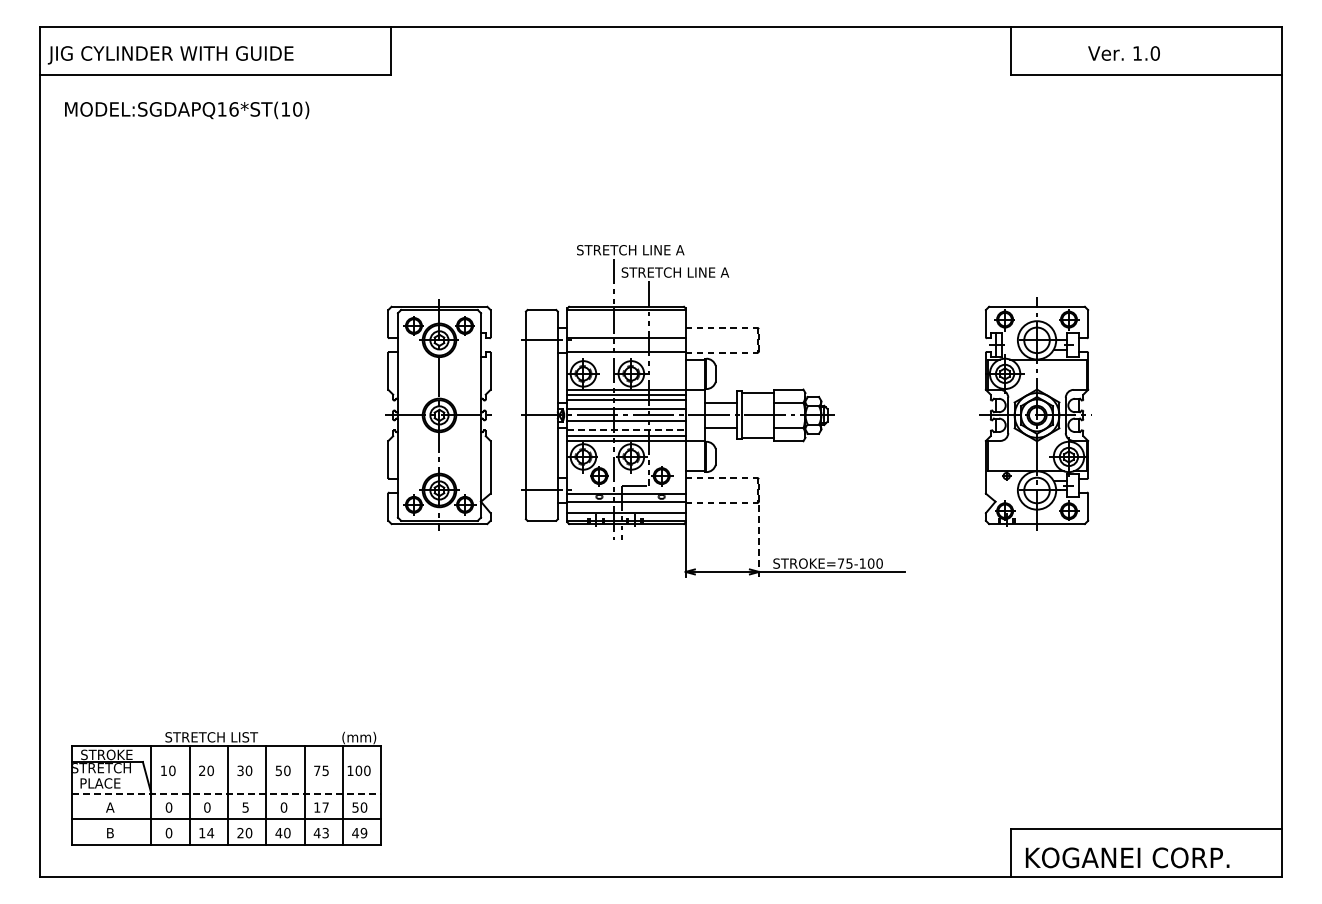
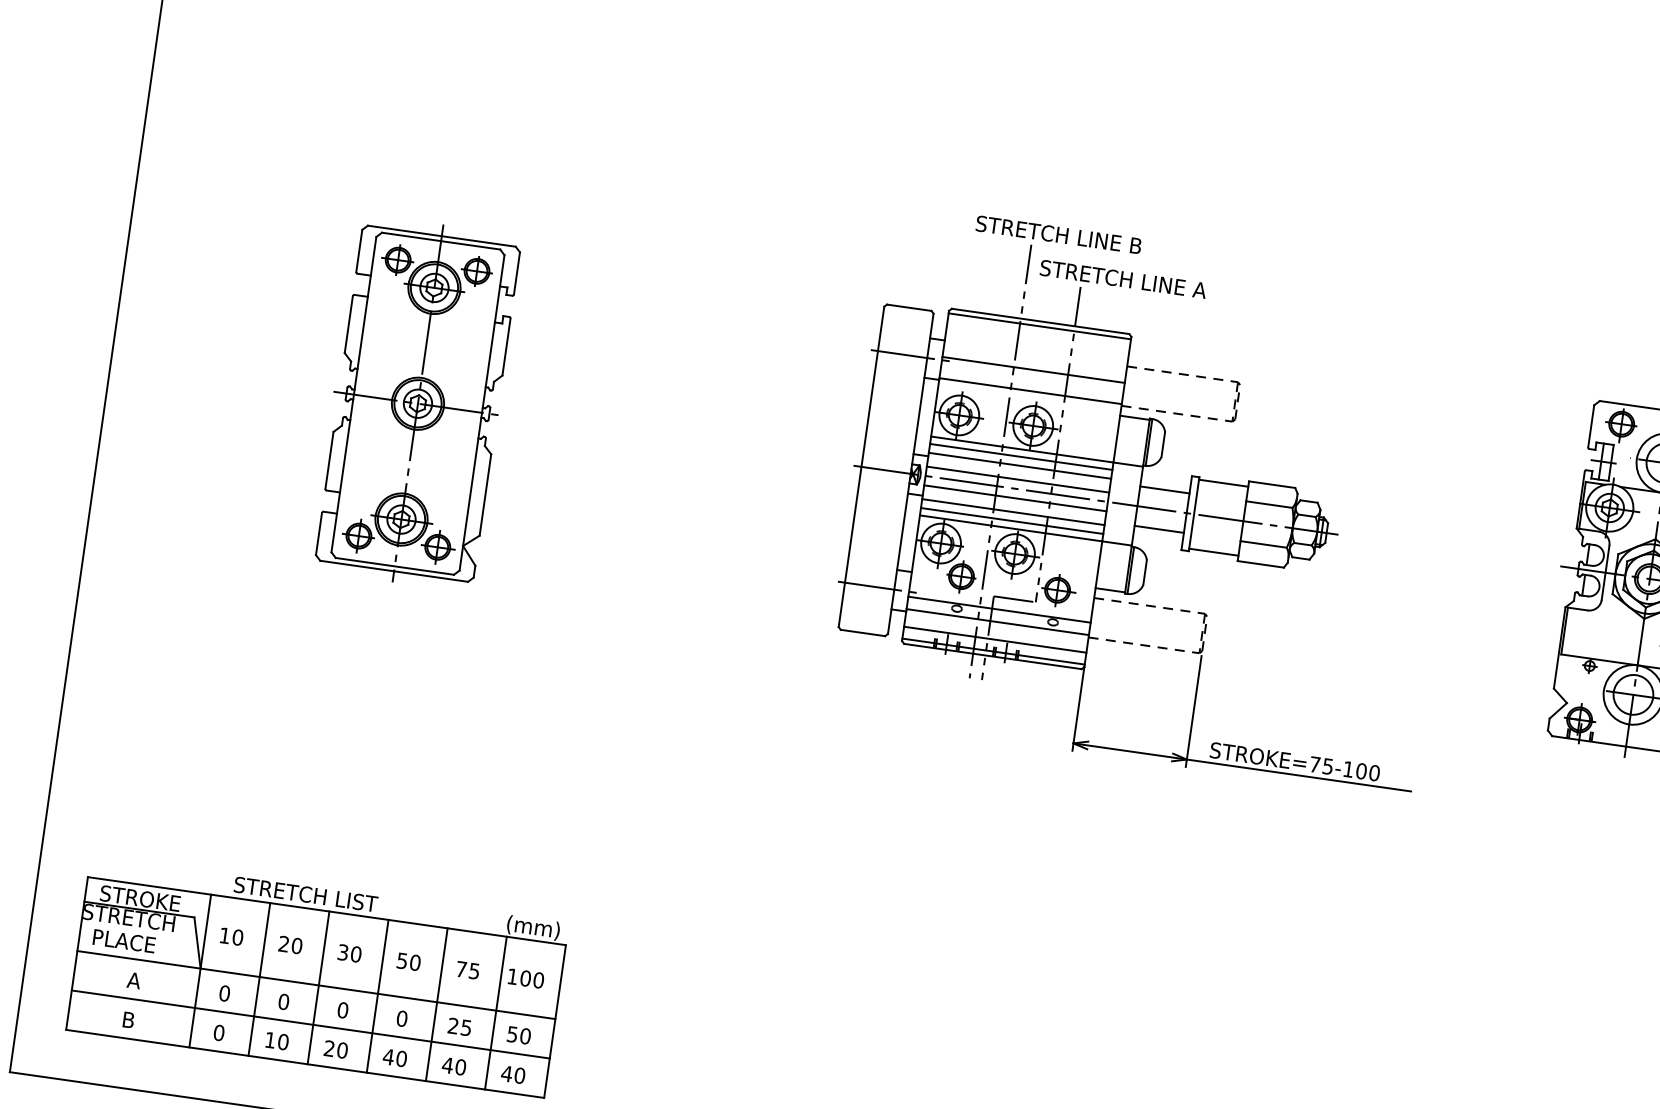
text: (680, 250) -> (1136, 246), STRETCH LINE A -> STRETCH LINE B
part: (438, 414) -> (416, 402), moved
line: (627, 430) -> (1014, 512), dashed -> solid
line: (759, 540) -> (1194, 711), dashed -> solid
line: (226, 793) -> (316, 984), dashed -> solid
text: (245, 807) -> (342, 1010), 5 -> 0
text: (321, 807) -> (459, 1026), 17 -> 25
text: (210, 832) -> (283, 1041), 14 -> 10
text: (325, 833) -> (460, 1067), 43 -> 40
text: (363, 833) -> (519, 1076), 49 -> 40

